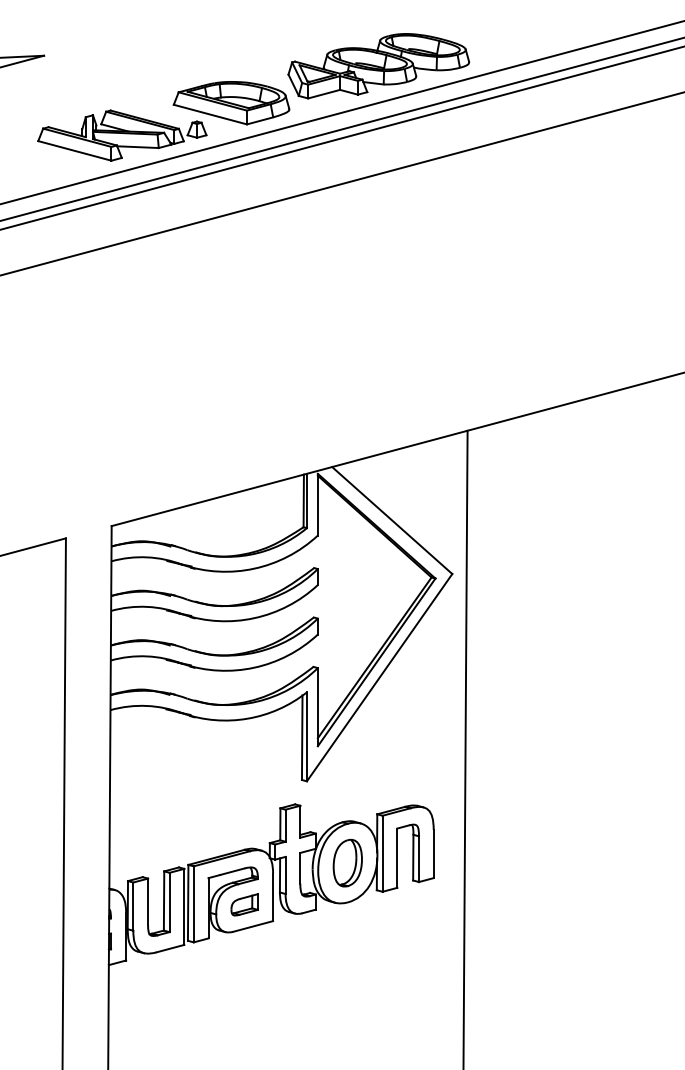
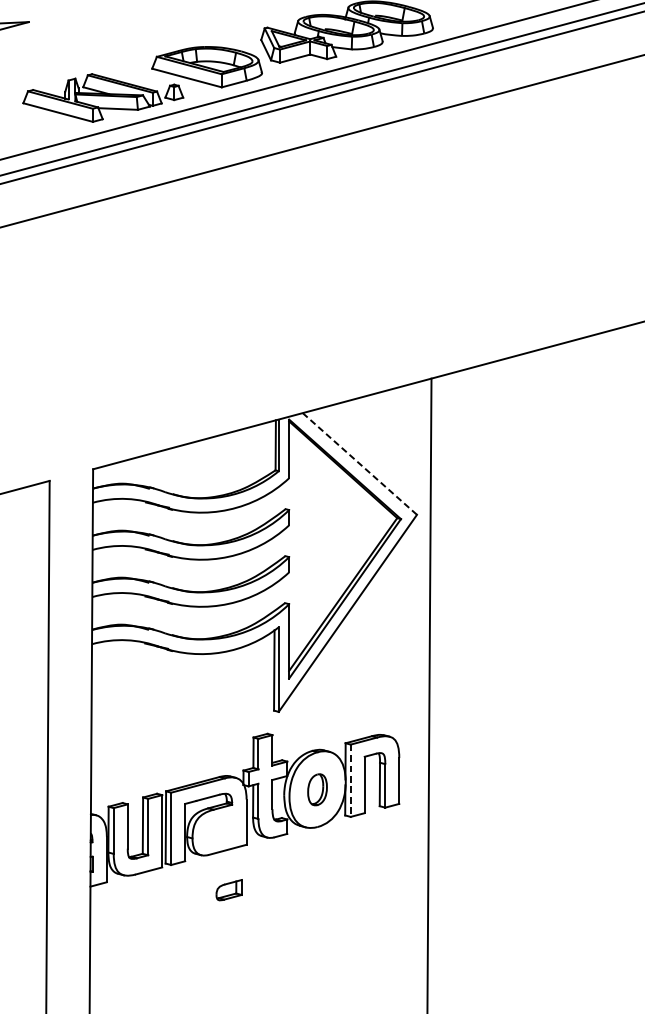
line: (391, 520) -> (359, 463), solid -> dashed
line: (382, 854) -> (350, 781), solid -> dashed
part: (347, 863) -> (317, 790), size x0.7
part: (244, 904) -> (228, 889), moved

